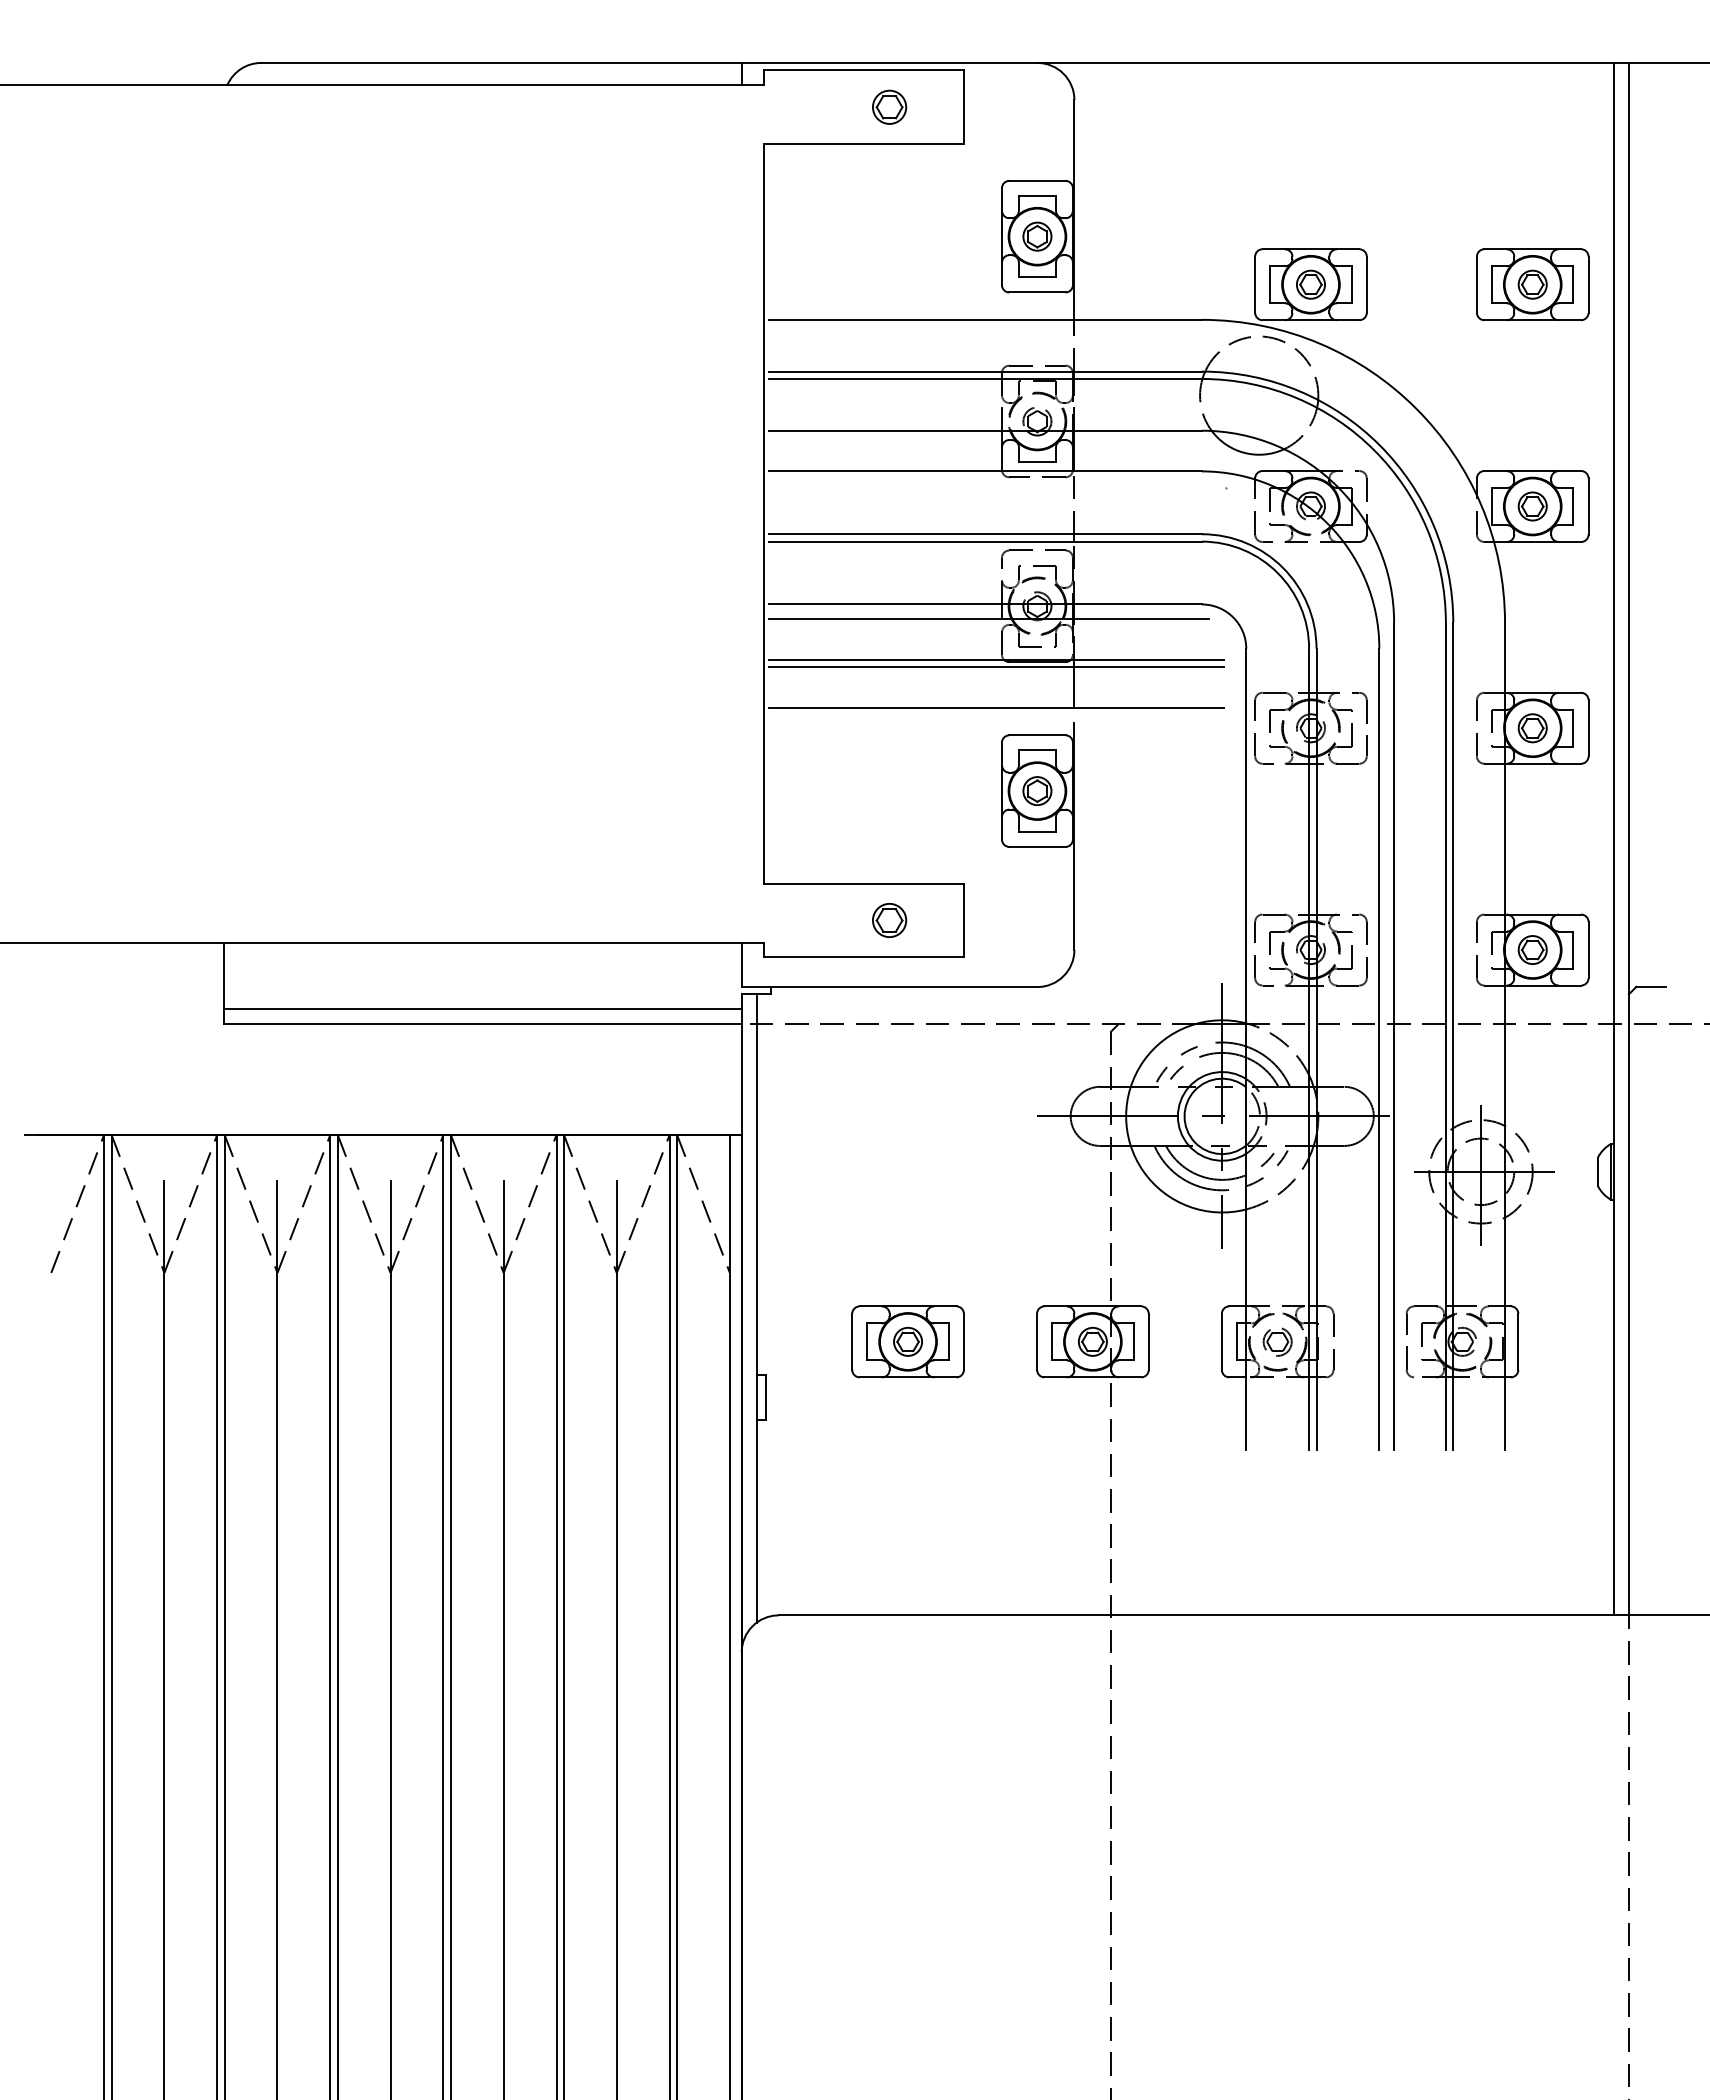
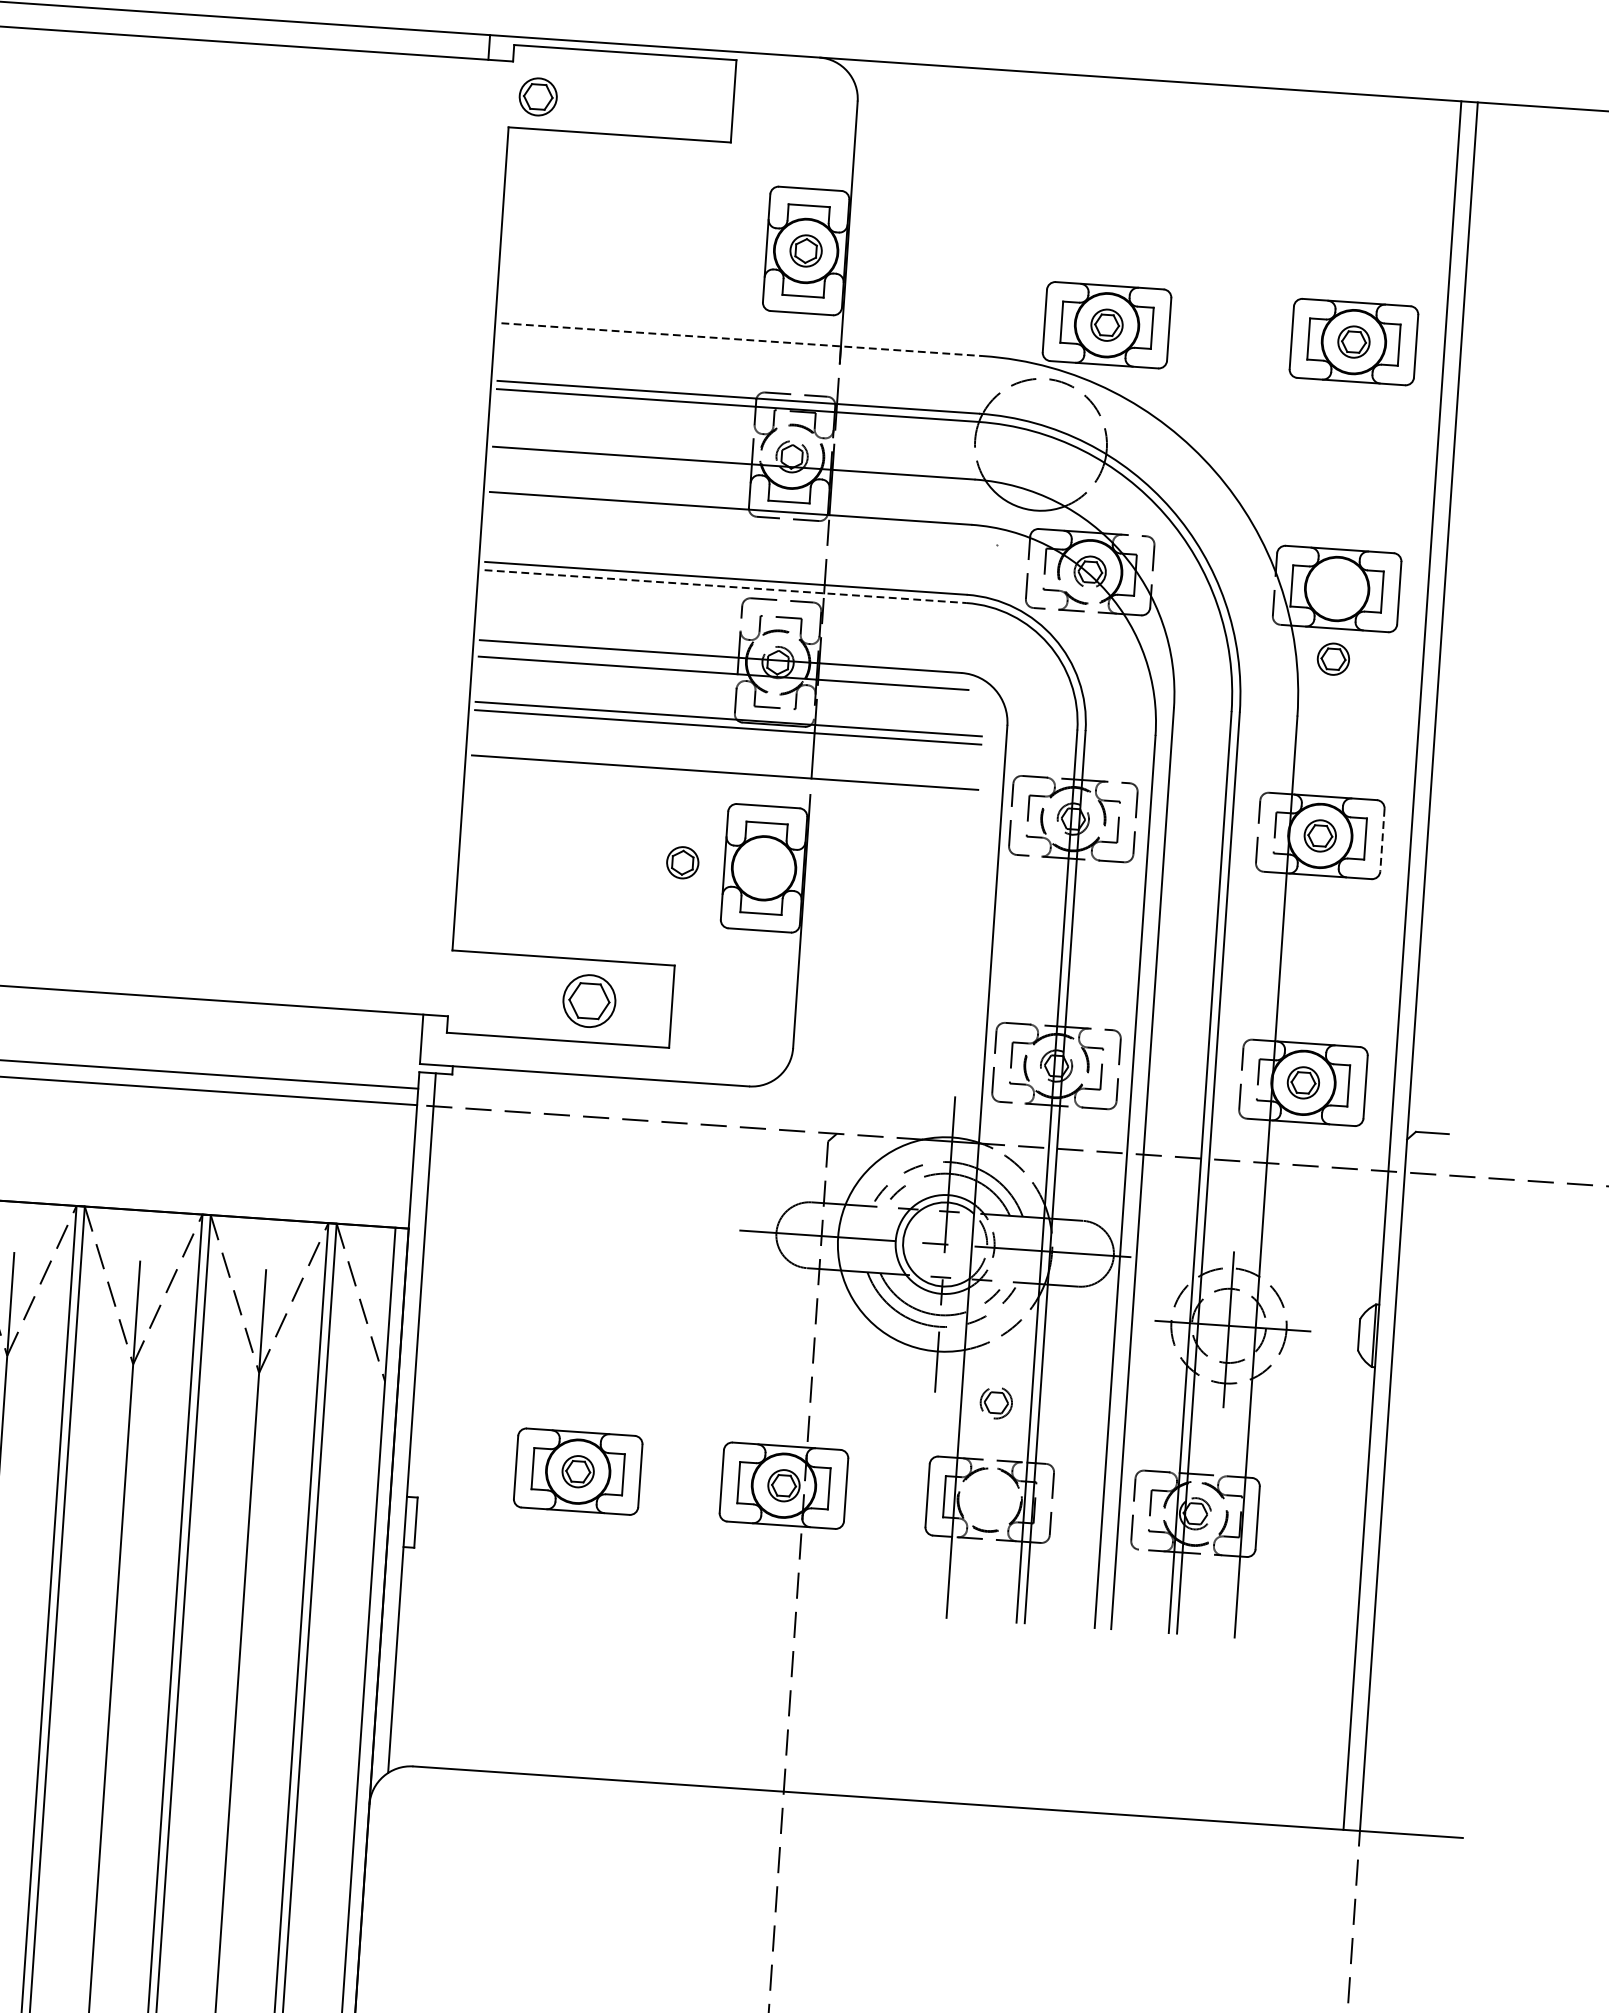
part: (889, 106) -> (538, 96), moved
line: (986, 319) -> (743, 339), solid -> dashed
part: (1532, 506) -> (1333, 659), moved
line: (986, 541) -> (726, 586), solid -> dashed
line: (1588, 728) -> (1382, 840), solid -> dashed
part: (1037, 791) -> (682, 863), moved
part: (889, 920) -> (589, 1001), size x1.4
part: (1277, 1341) -> (996, 1402), moved

